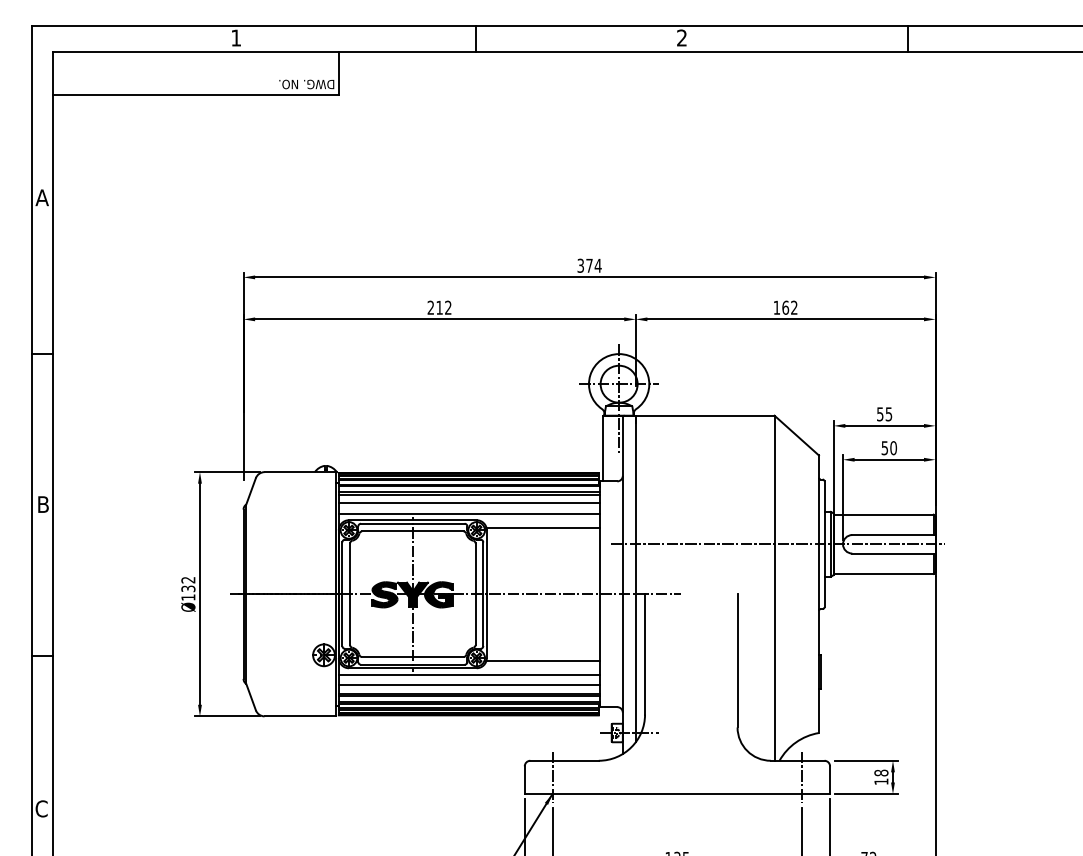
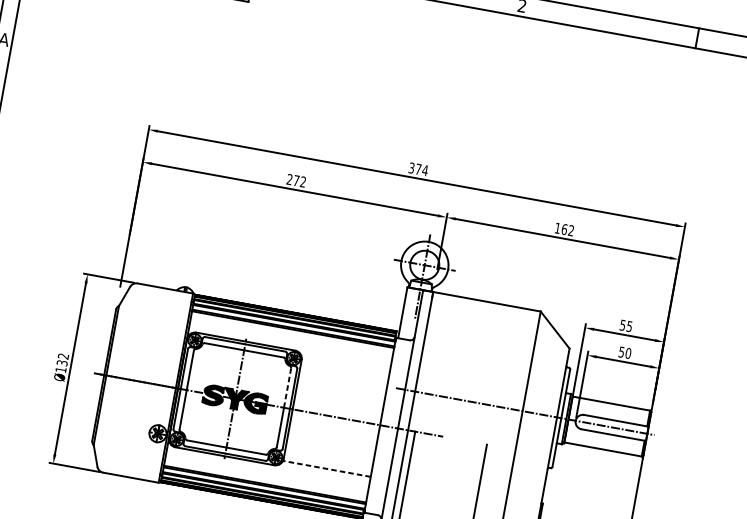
text: (439, 307) -> (296, 180), 212 -> 272
line: (468, 503) -> (291, 336), removed
line: (468, 513) -> (289, 344), removed
line: (542, 527) -> (345, 365), removed
line: (475, 568) -> (287, 387), solid -> dashed
line: (543, 660) -> (327, 468), solid -> dashed
line: (468, 674) -> (267, 468), removed
line: (468, 685) -> (265, 477), removed

